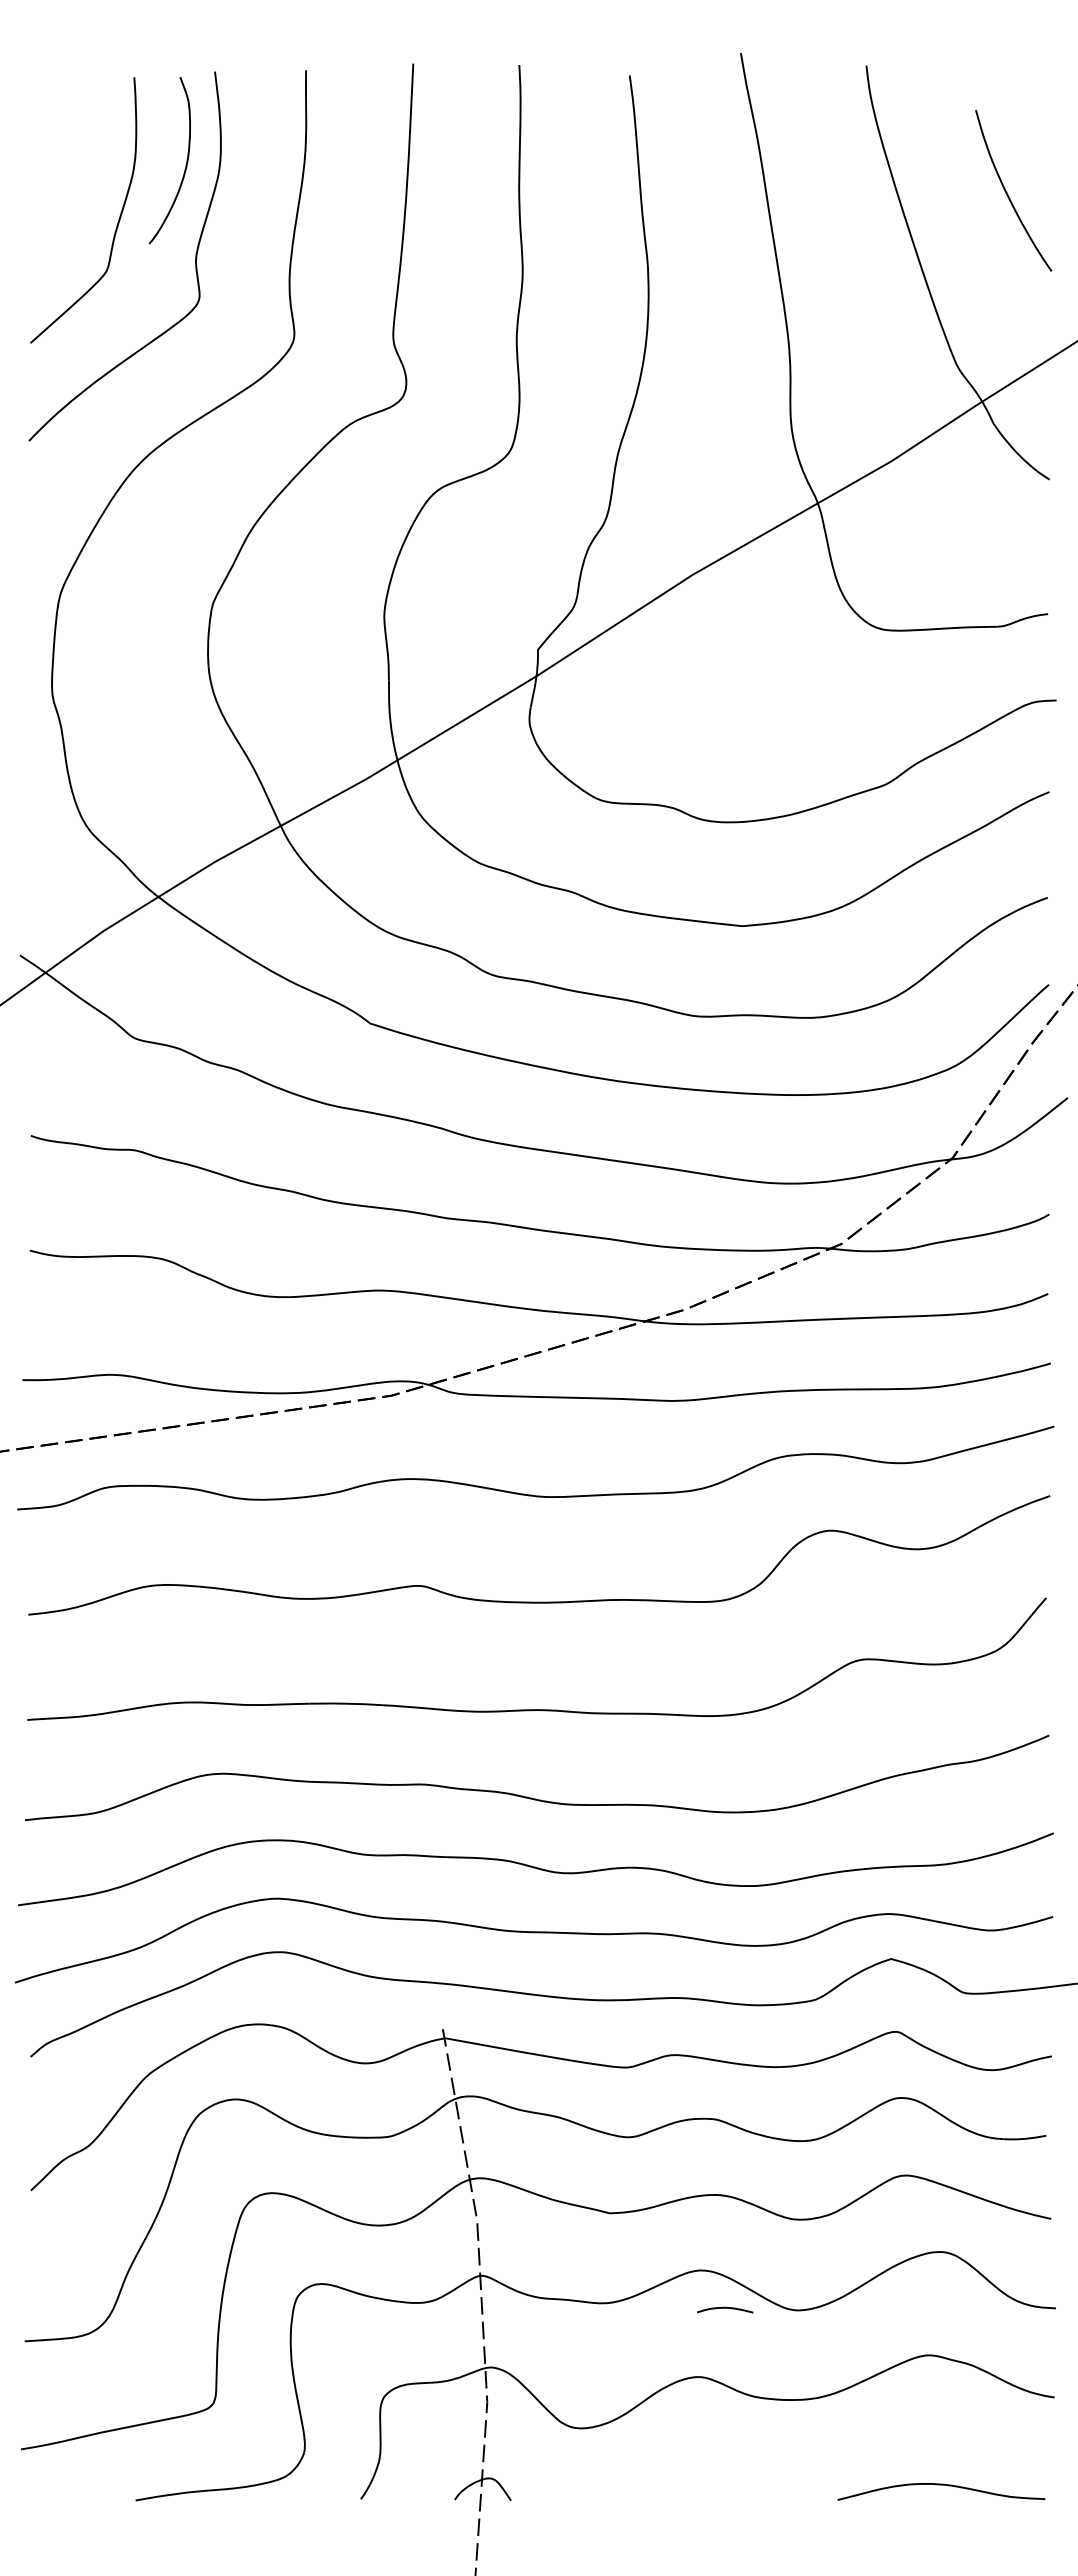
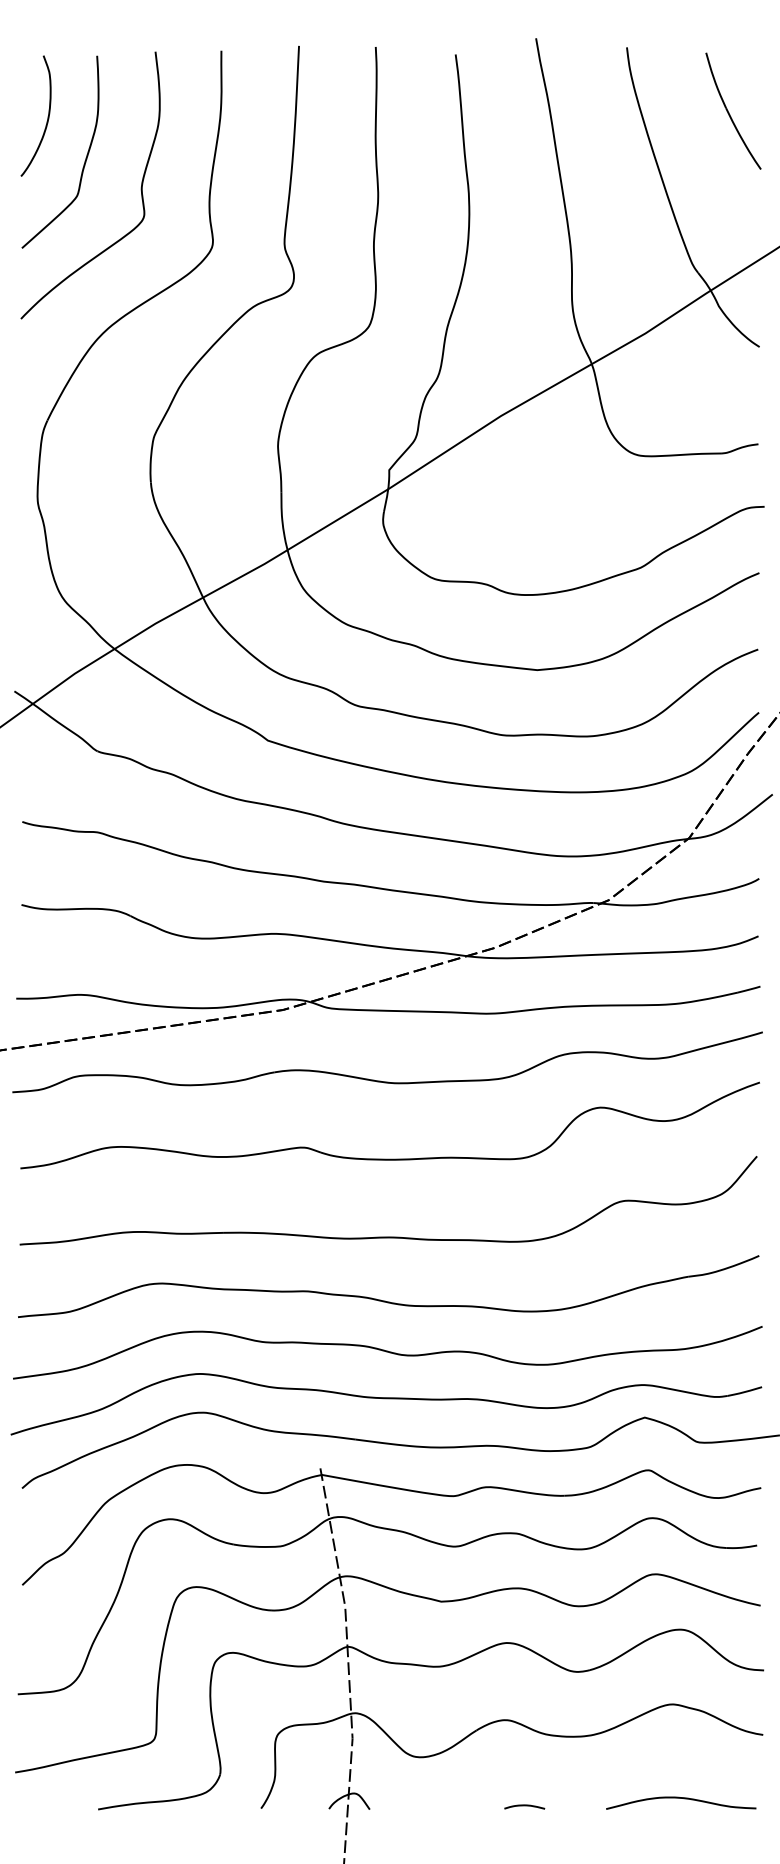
curve: (185, 164) -> (47, 118), moved
part: (1007, 192) -> (729, 112), moved
curve: (725, 2308) -> (524, 1805), moved

